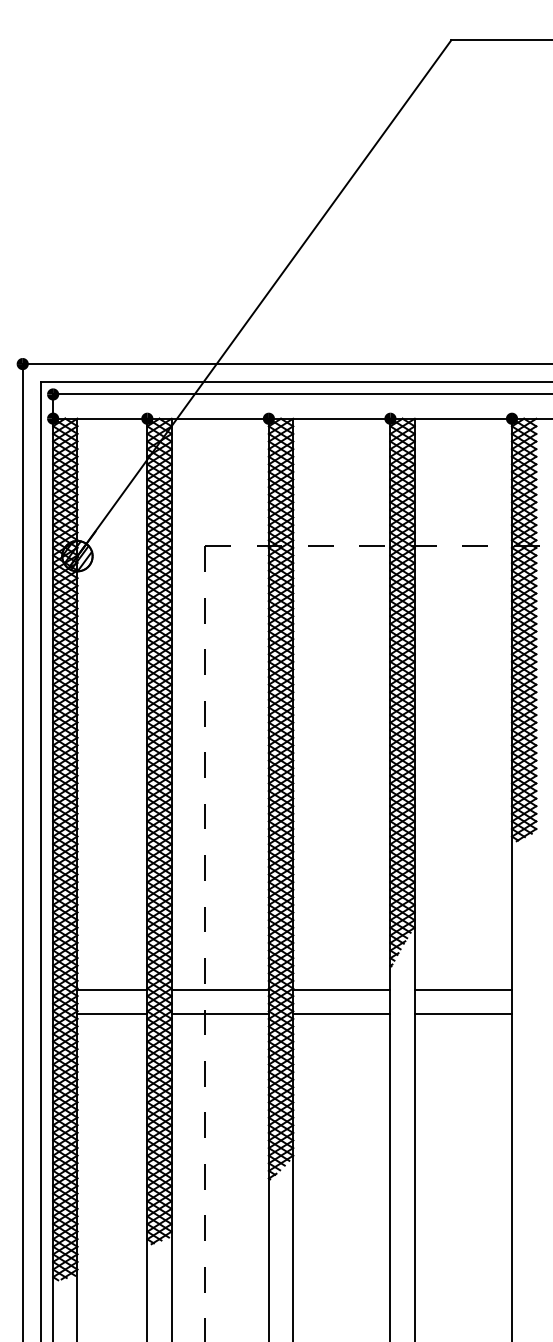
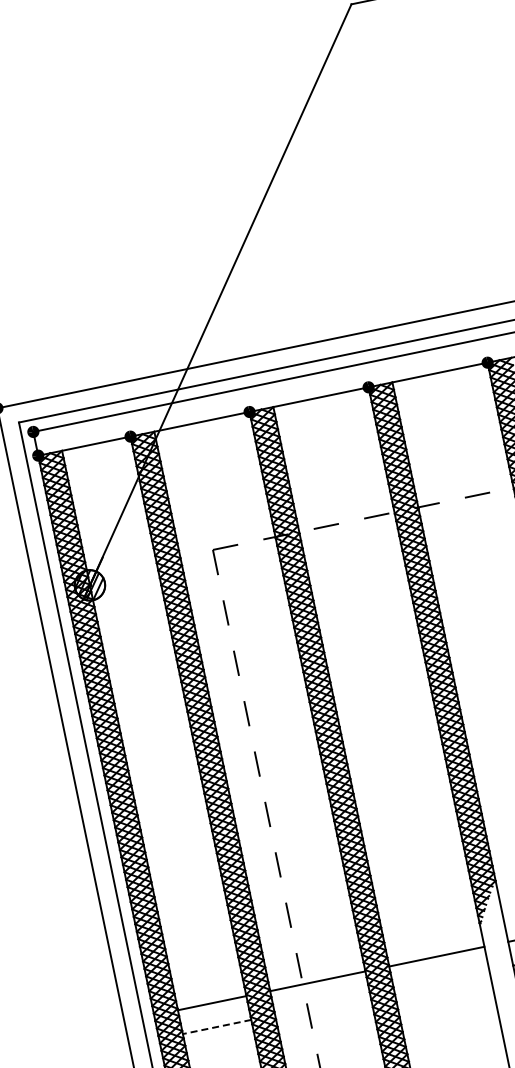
line: (112, 1014) -> (217, 1027), solid -> dashed
line: (219, 1014) -> (322, 1005), removed
line: (341, 1014) -> (441, 980), removed

